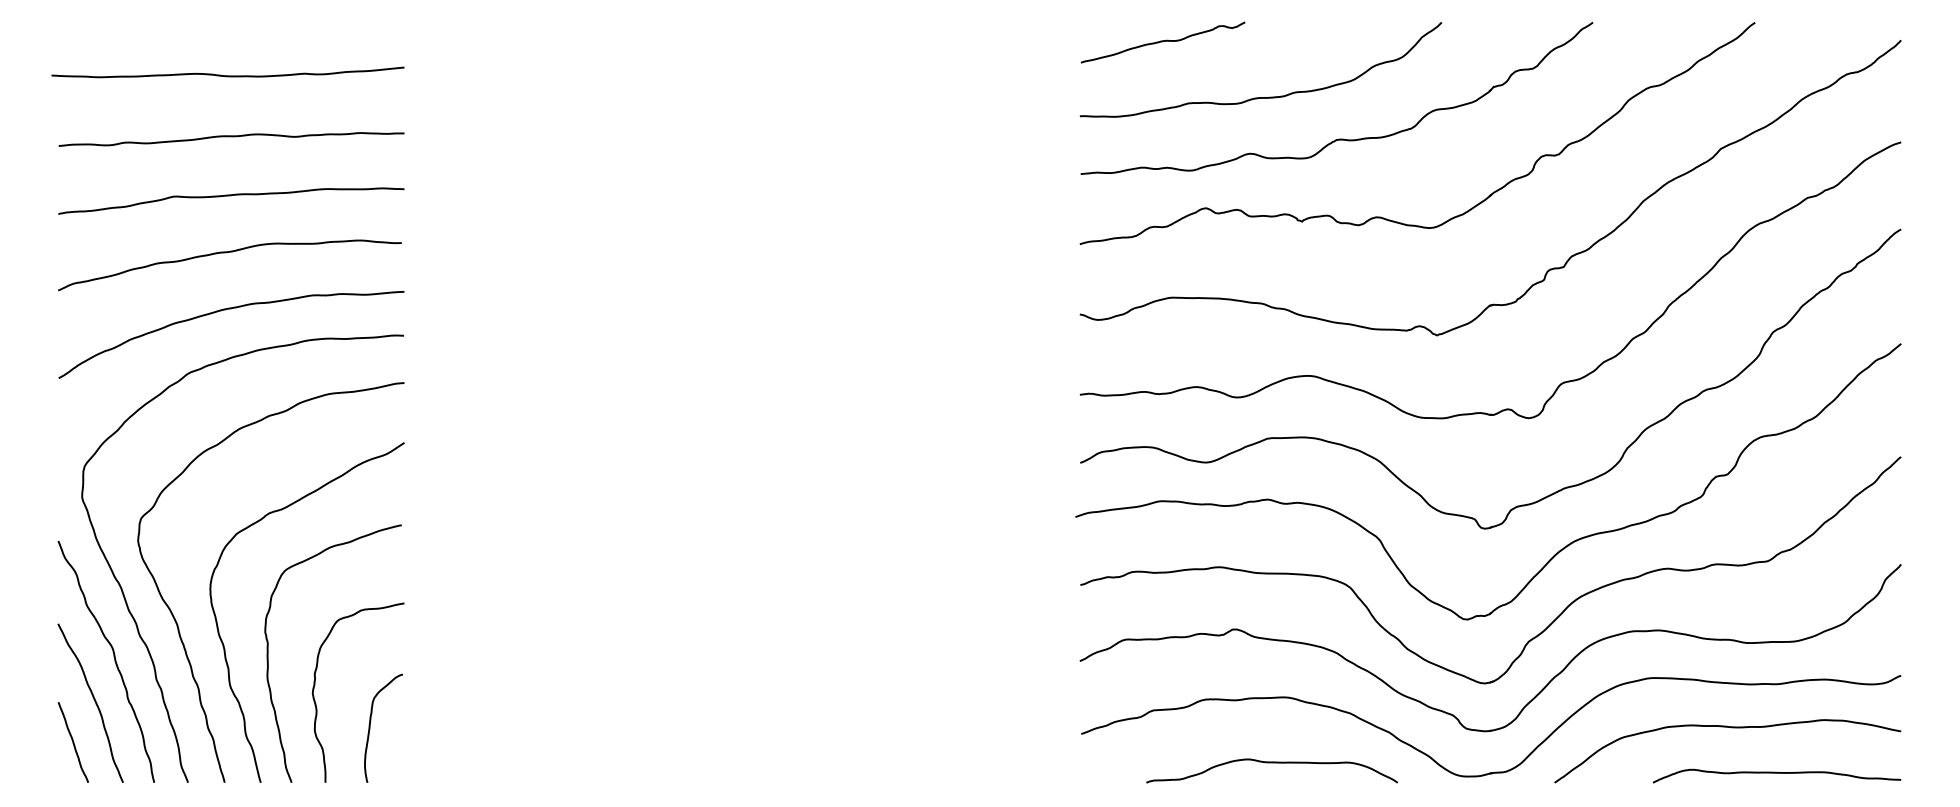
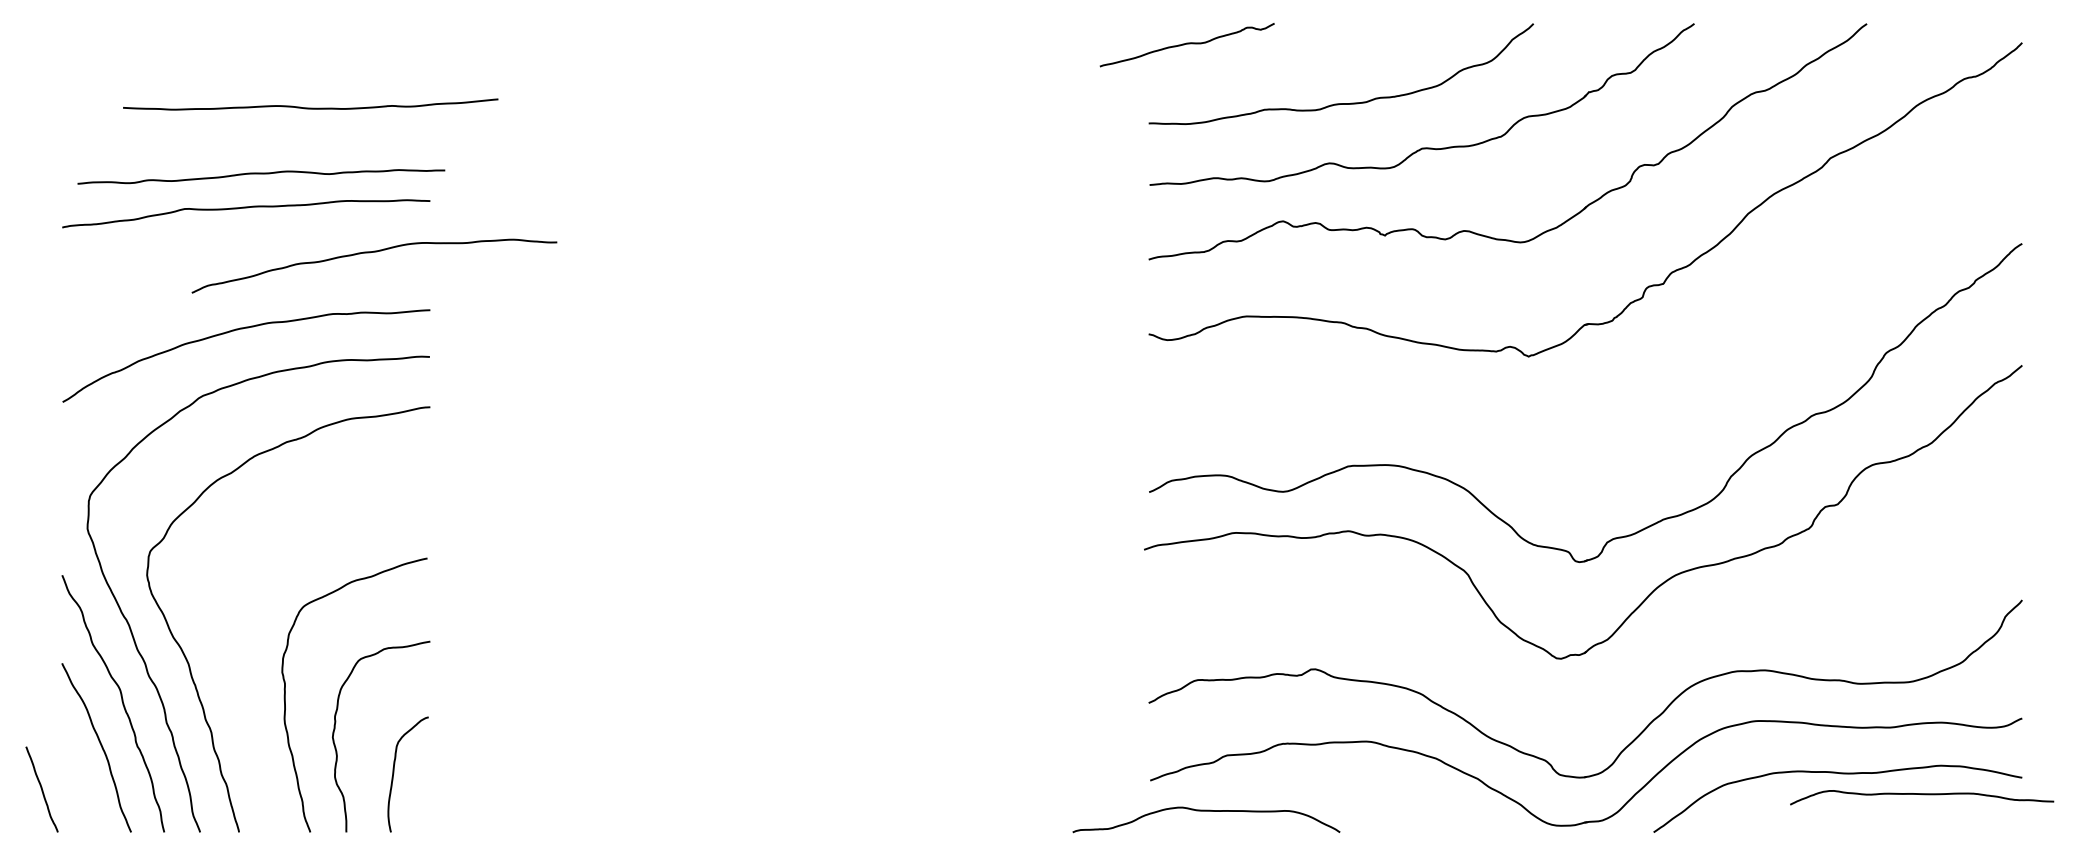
curve: (1162, 42) -> (1186, 45), moved
curve: (227, 75) -> (310, 107), moved
curve: (231, 137) -> (261, 174), moved
curve: (226, 253) -> (370, 253), moved
part: (1561, 382) -> (1660, 406), removed
part: (1534, 636) -> (1632, 676), removed
curve: (223, 642) -> (237, 683), removed
curve: (72, 742) -> (41, 789), moved
curve: (1272, 763) -> (1206, 811), moved
curve: (1776, 773) -> (1921, 794), moved

